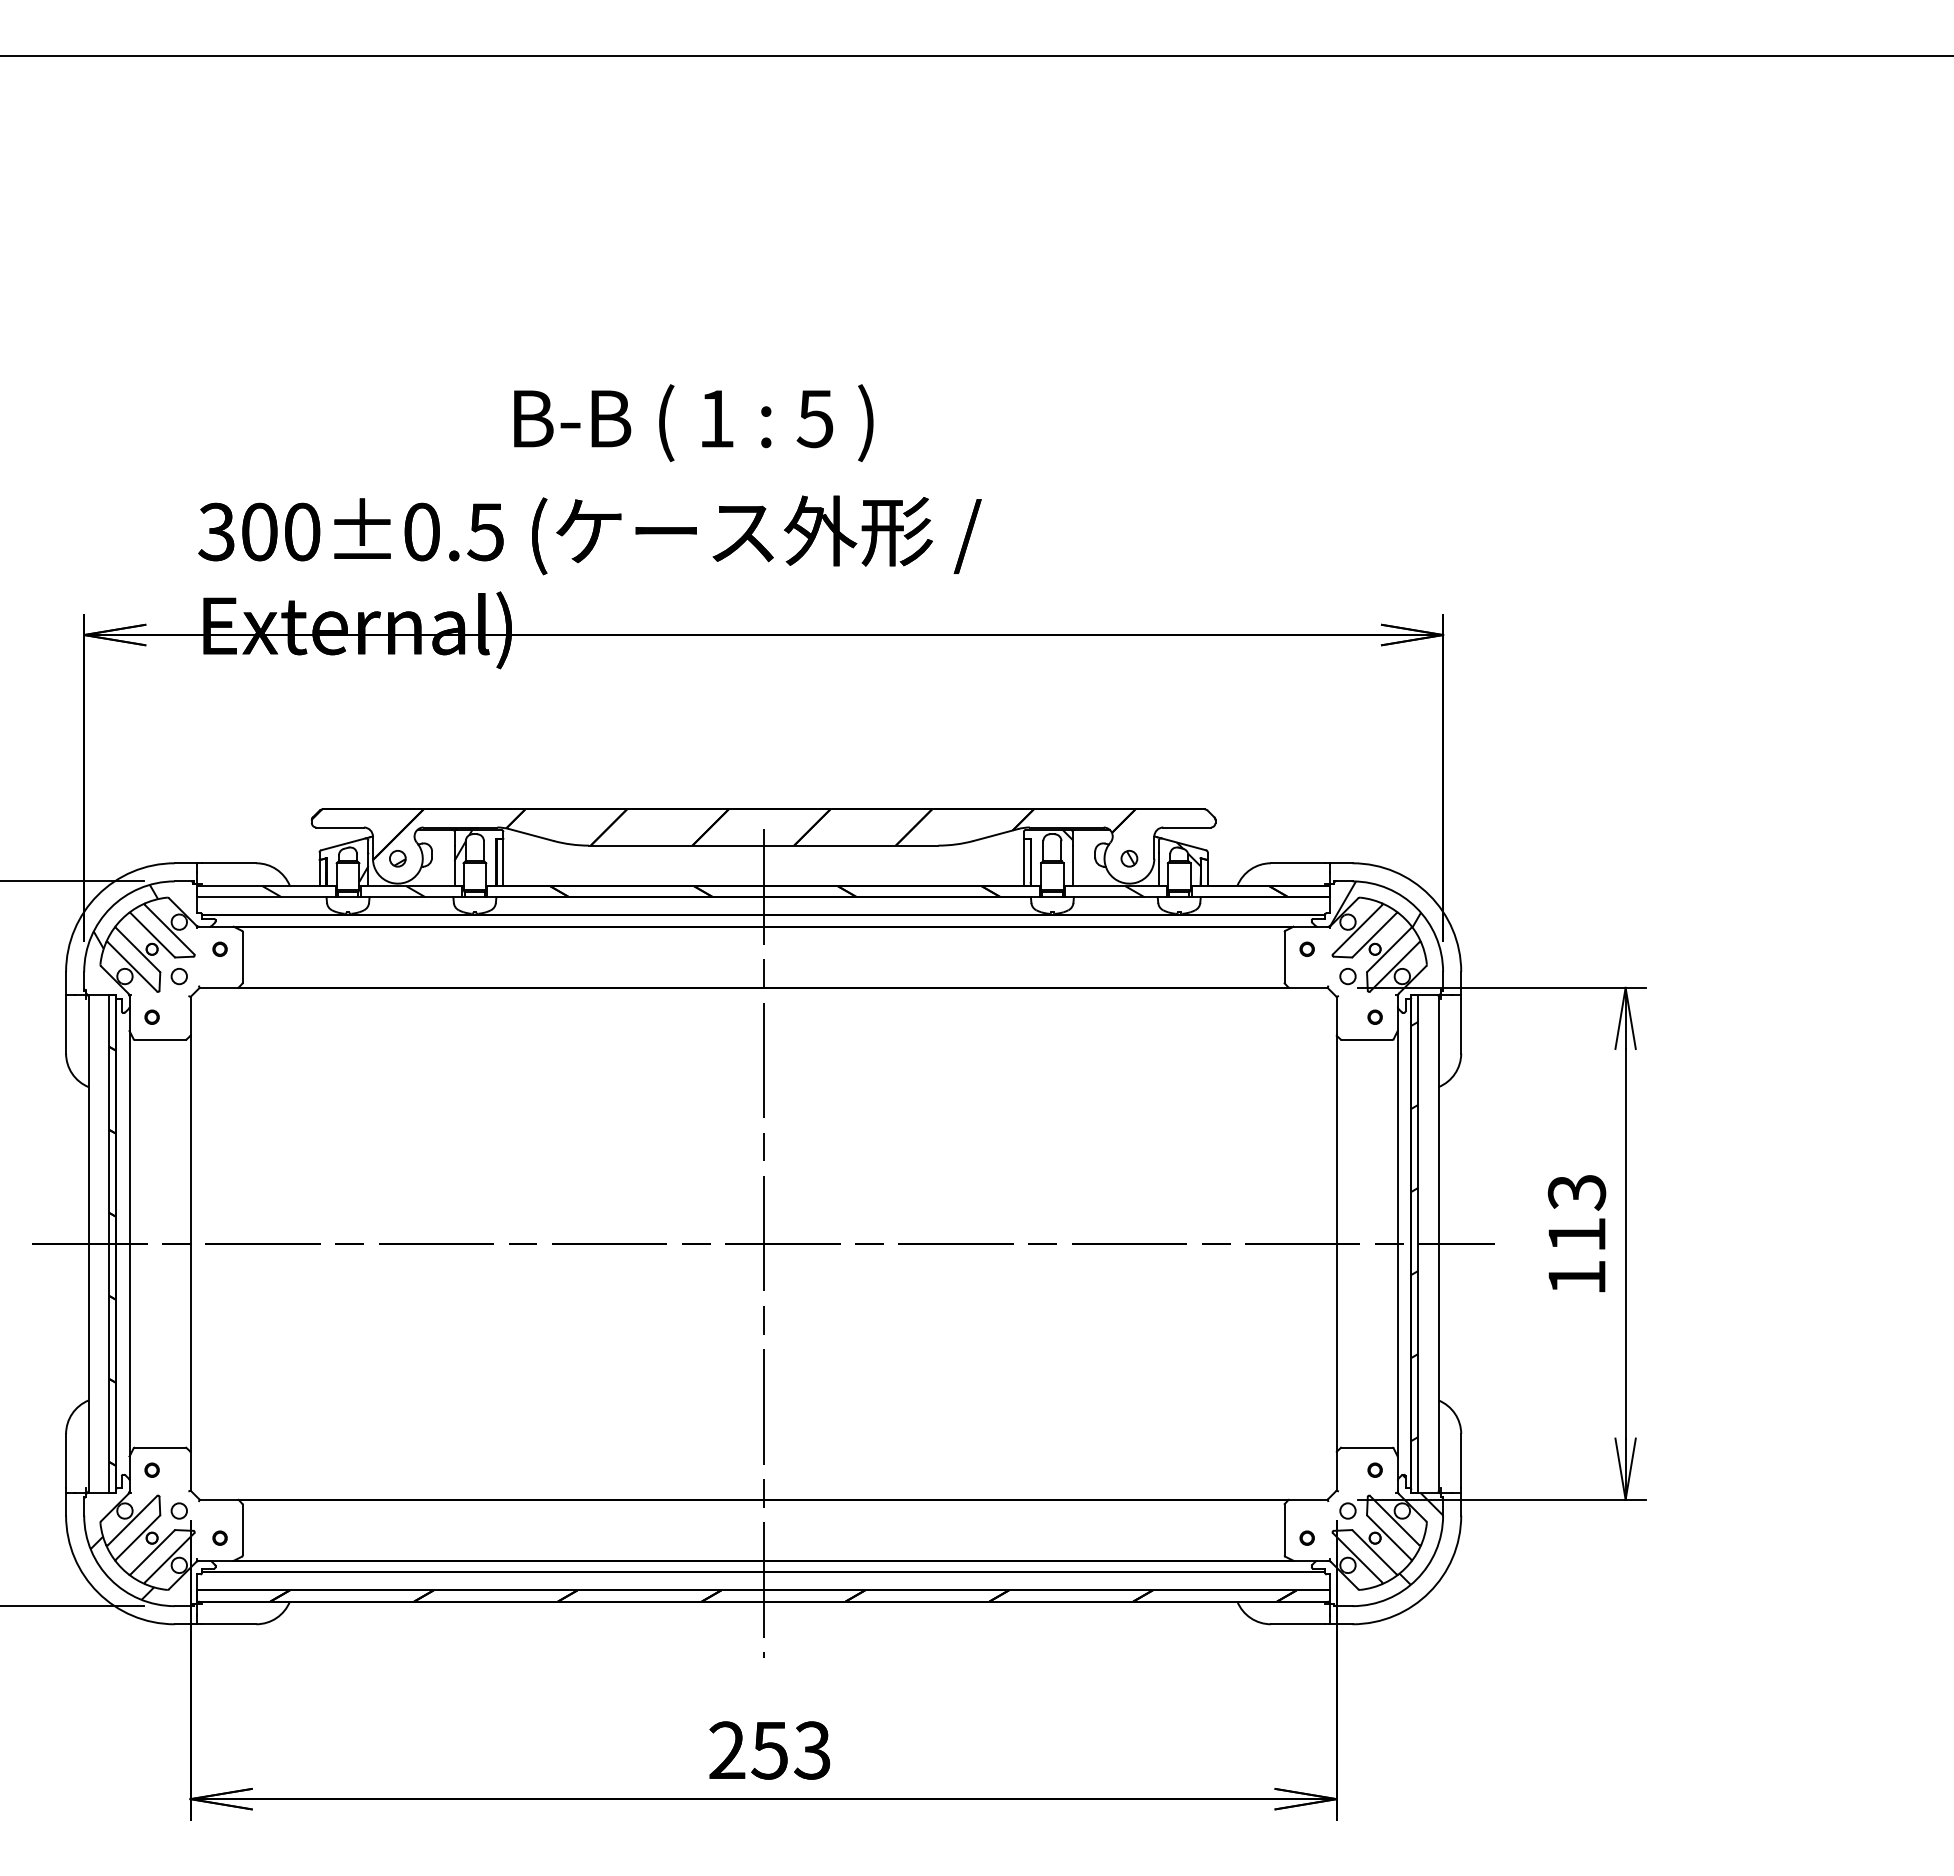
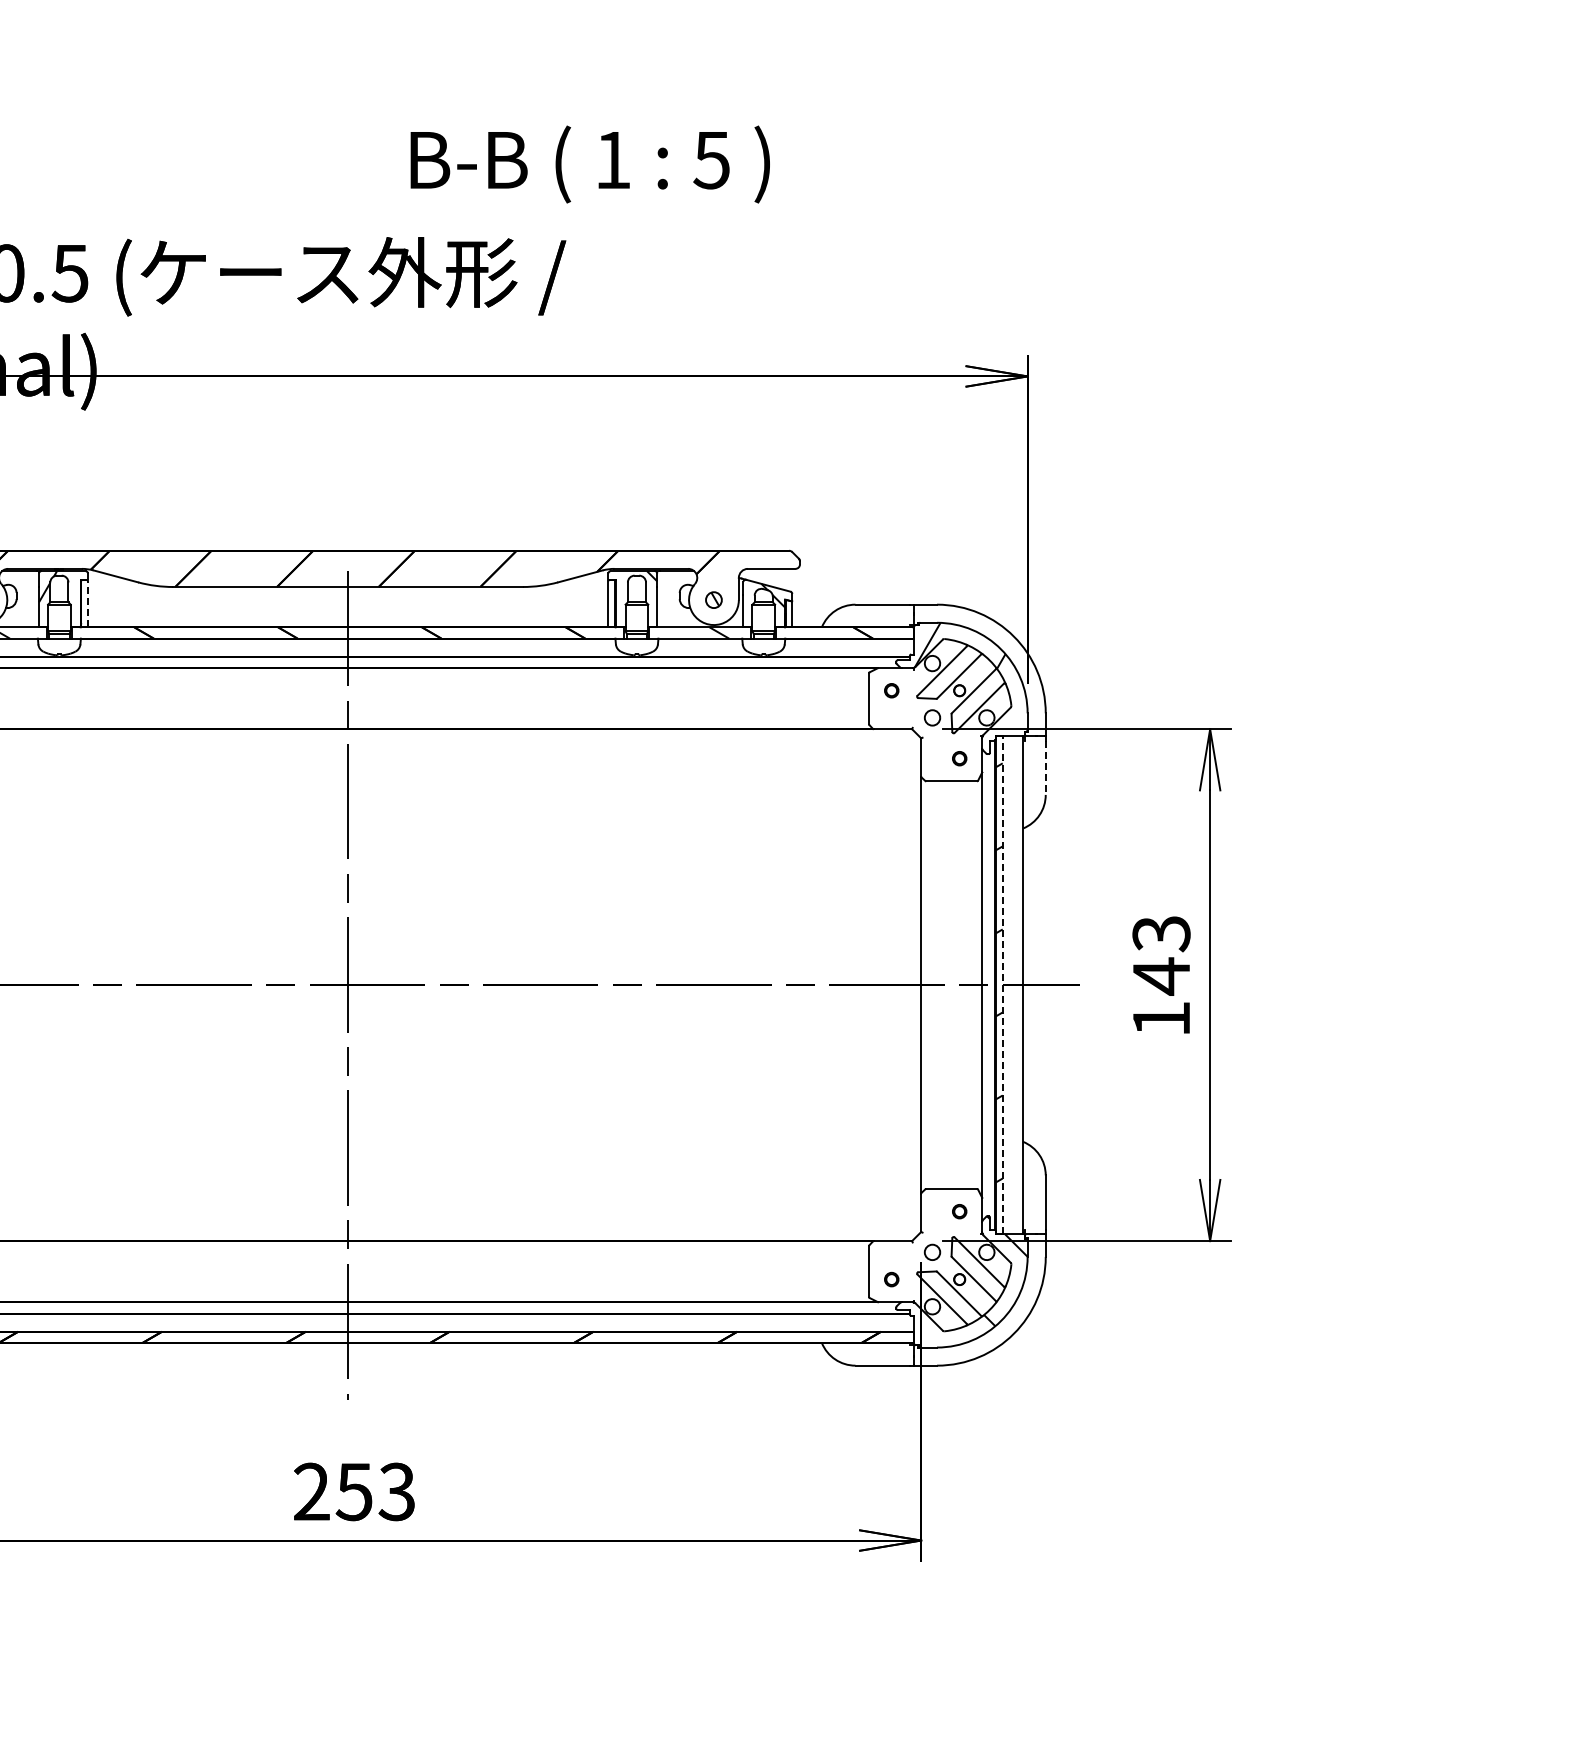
text: (693, 423) -> (590, 164), moved
line: (503, 862) -> (88, 603), solid -> dashed
line: (1461, 1026) -> (1046, 767), solid -> dashed
text: (1576, 1234) -> (1161, 975), 113 -> 143
line: (1418, 1243) -> (1003, 984), solid -> dashed

